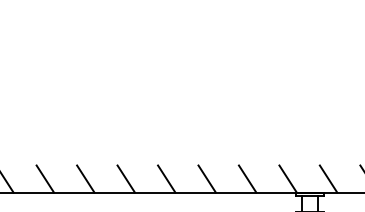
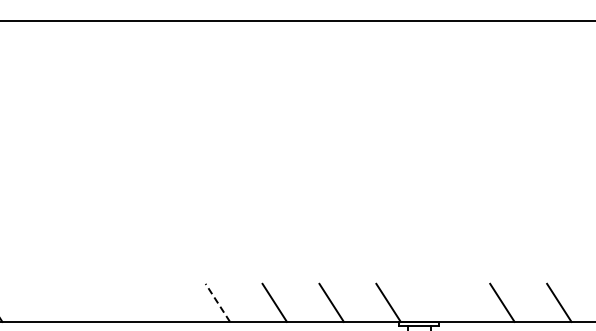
line: (44, 178) -> (46, 302), removed
line: (85, 178) -> (103, 302), removed
line: (125, 178) -> (160, 302), removed
line: (166, 178) -> (217, 302), solid -> dashed
line: (328, 178) -> (445, 302), removed

